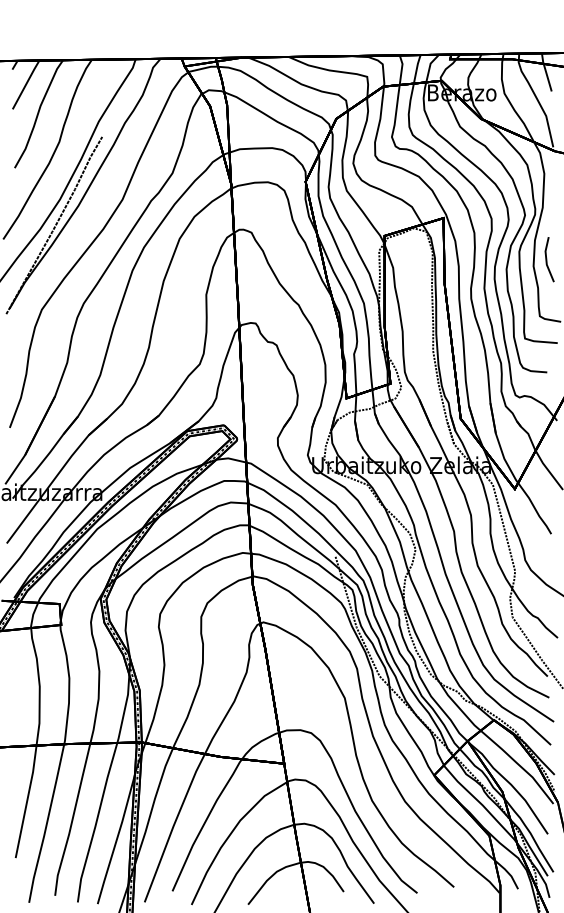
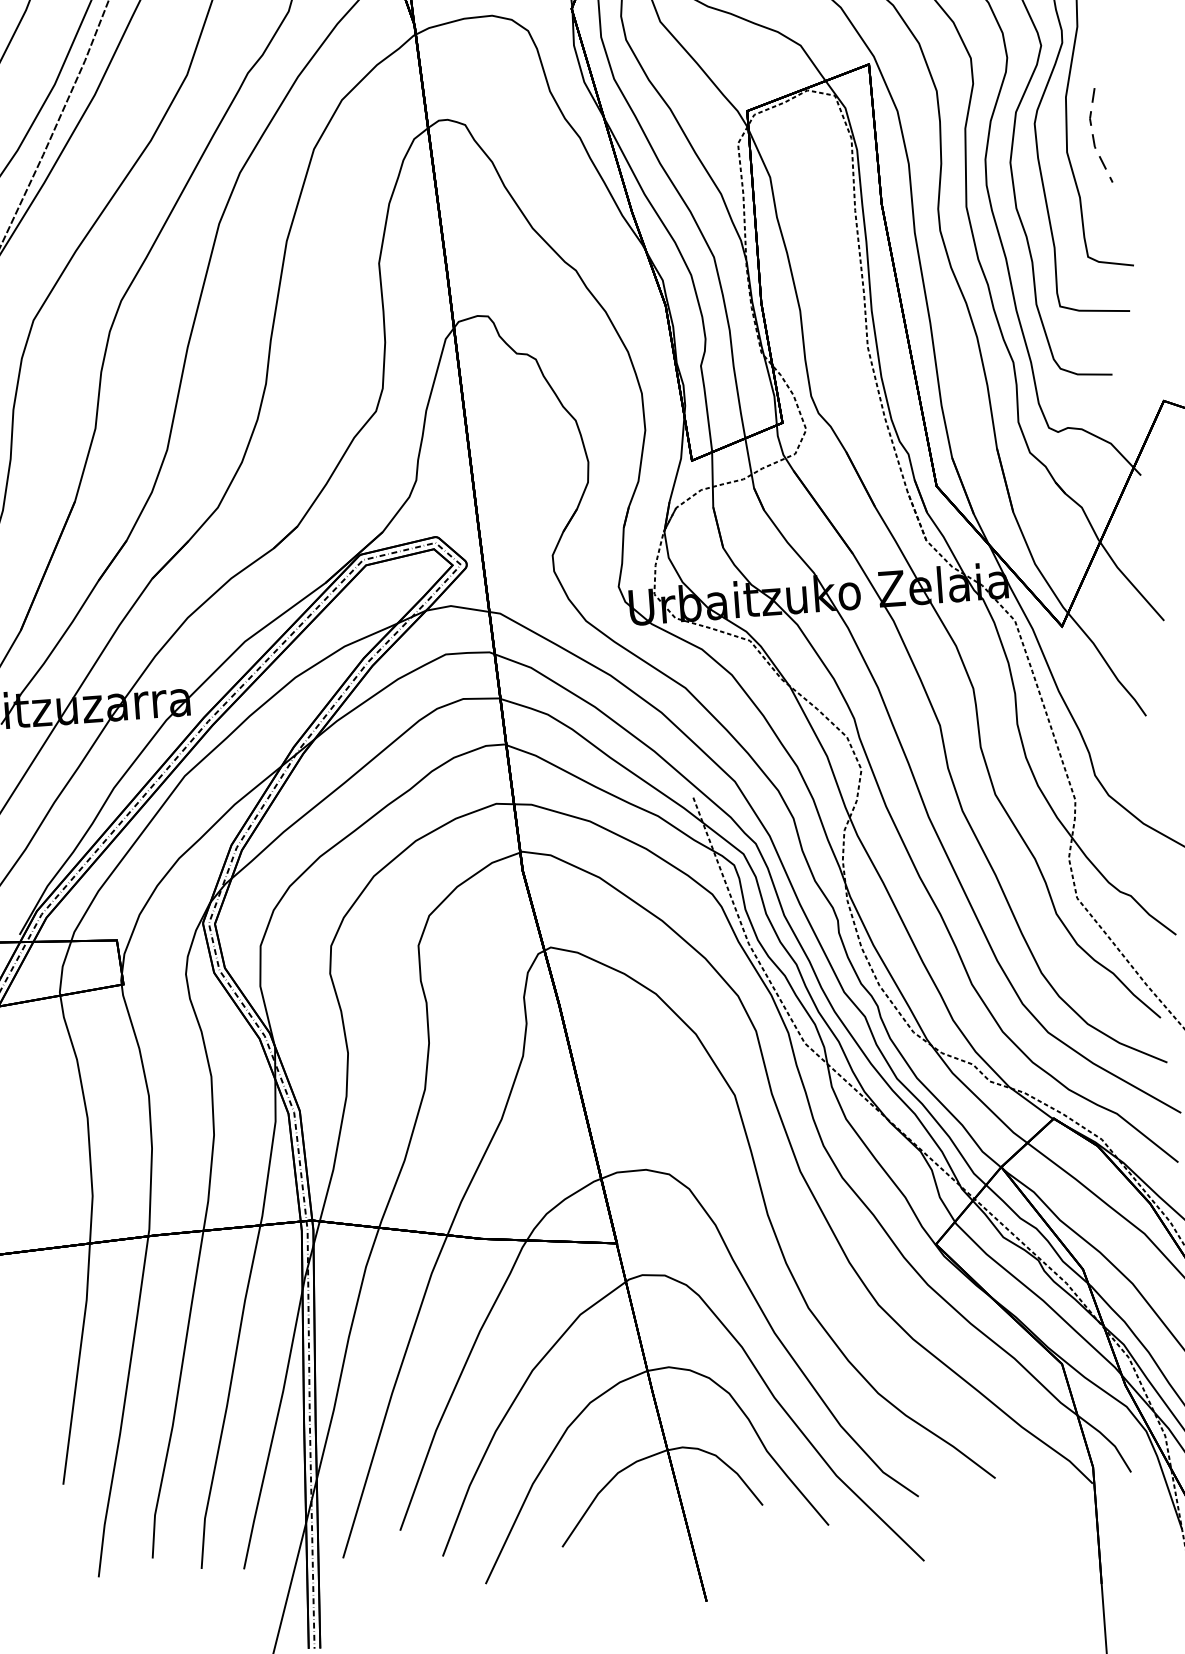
line: (546, 260) -> (1093, 137), solid -> dashed

